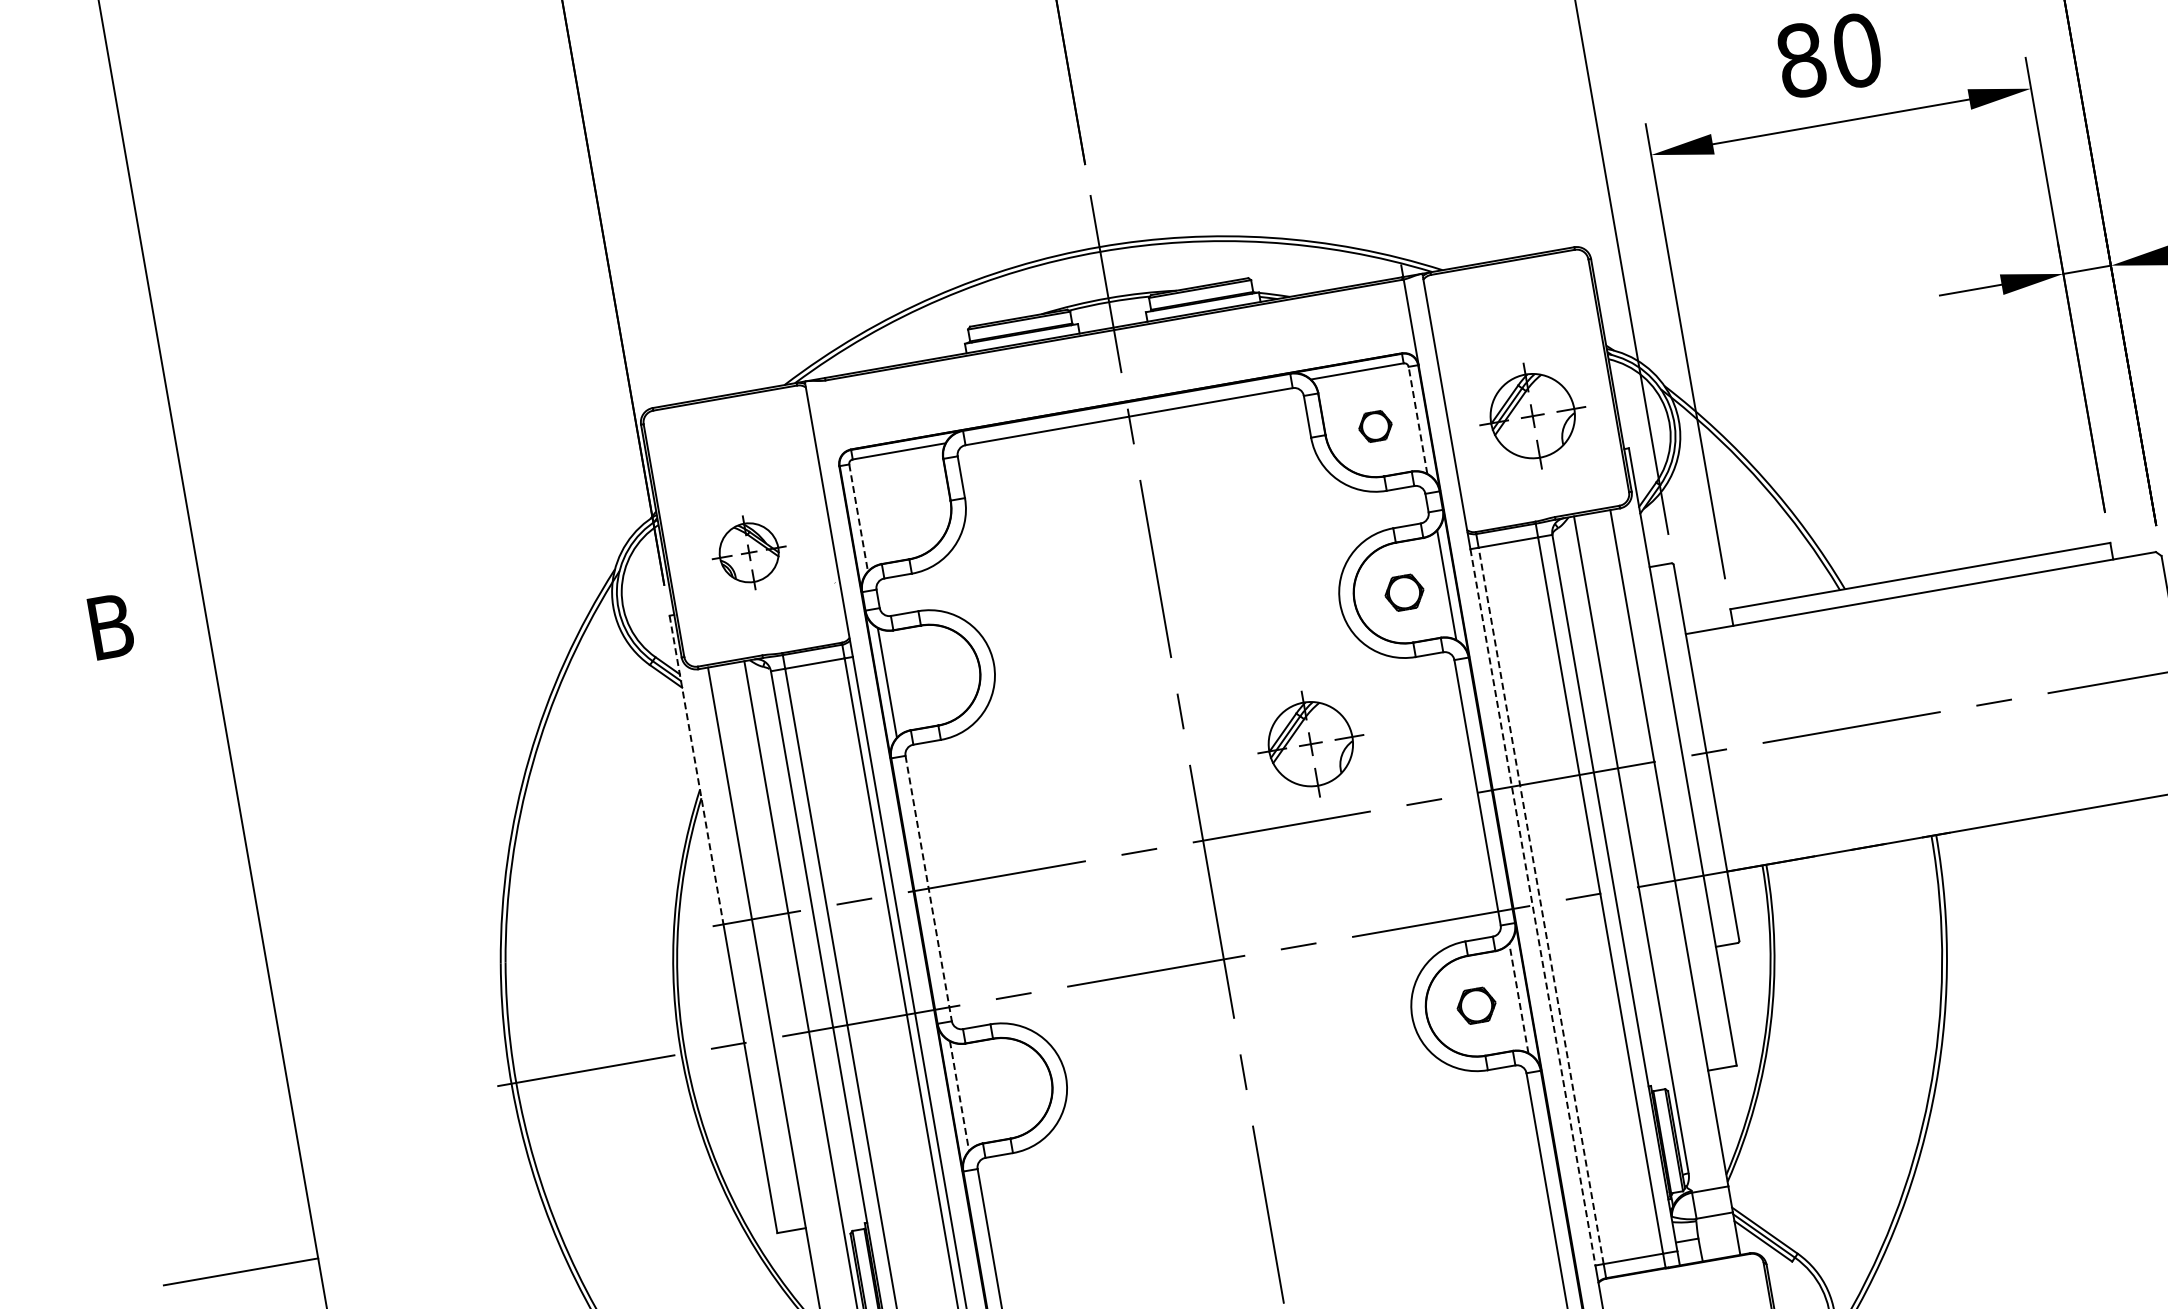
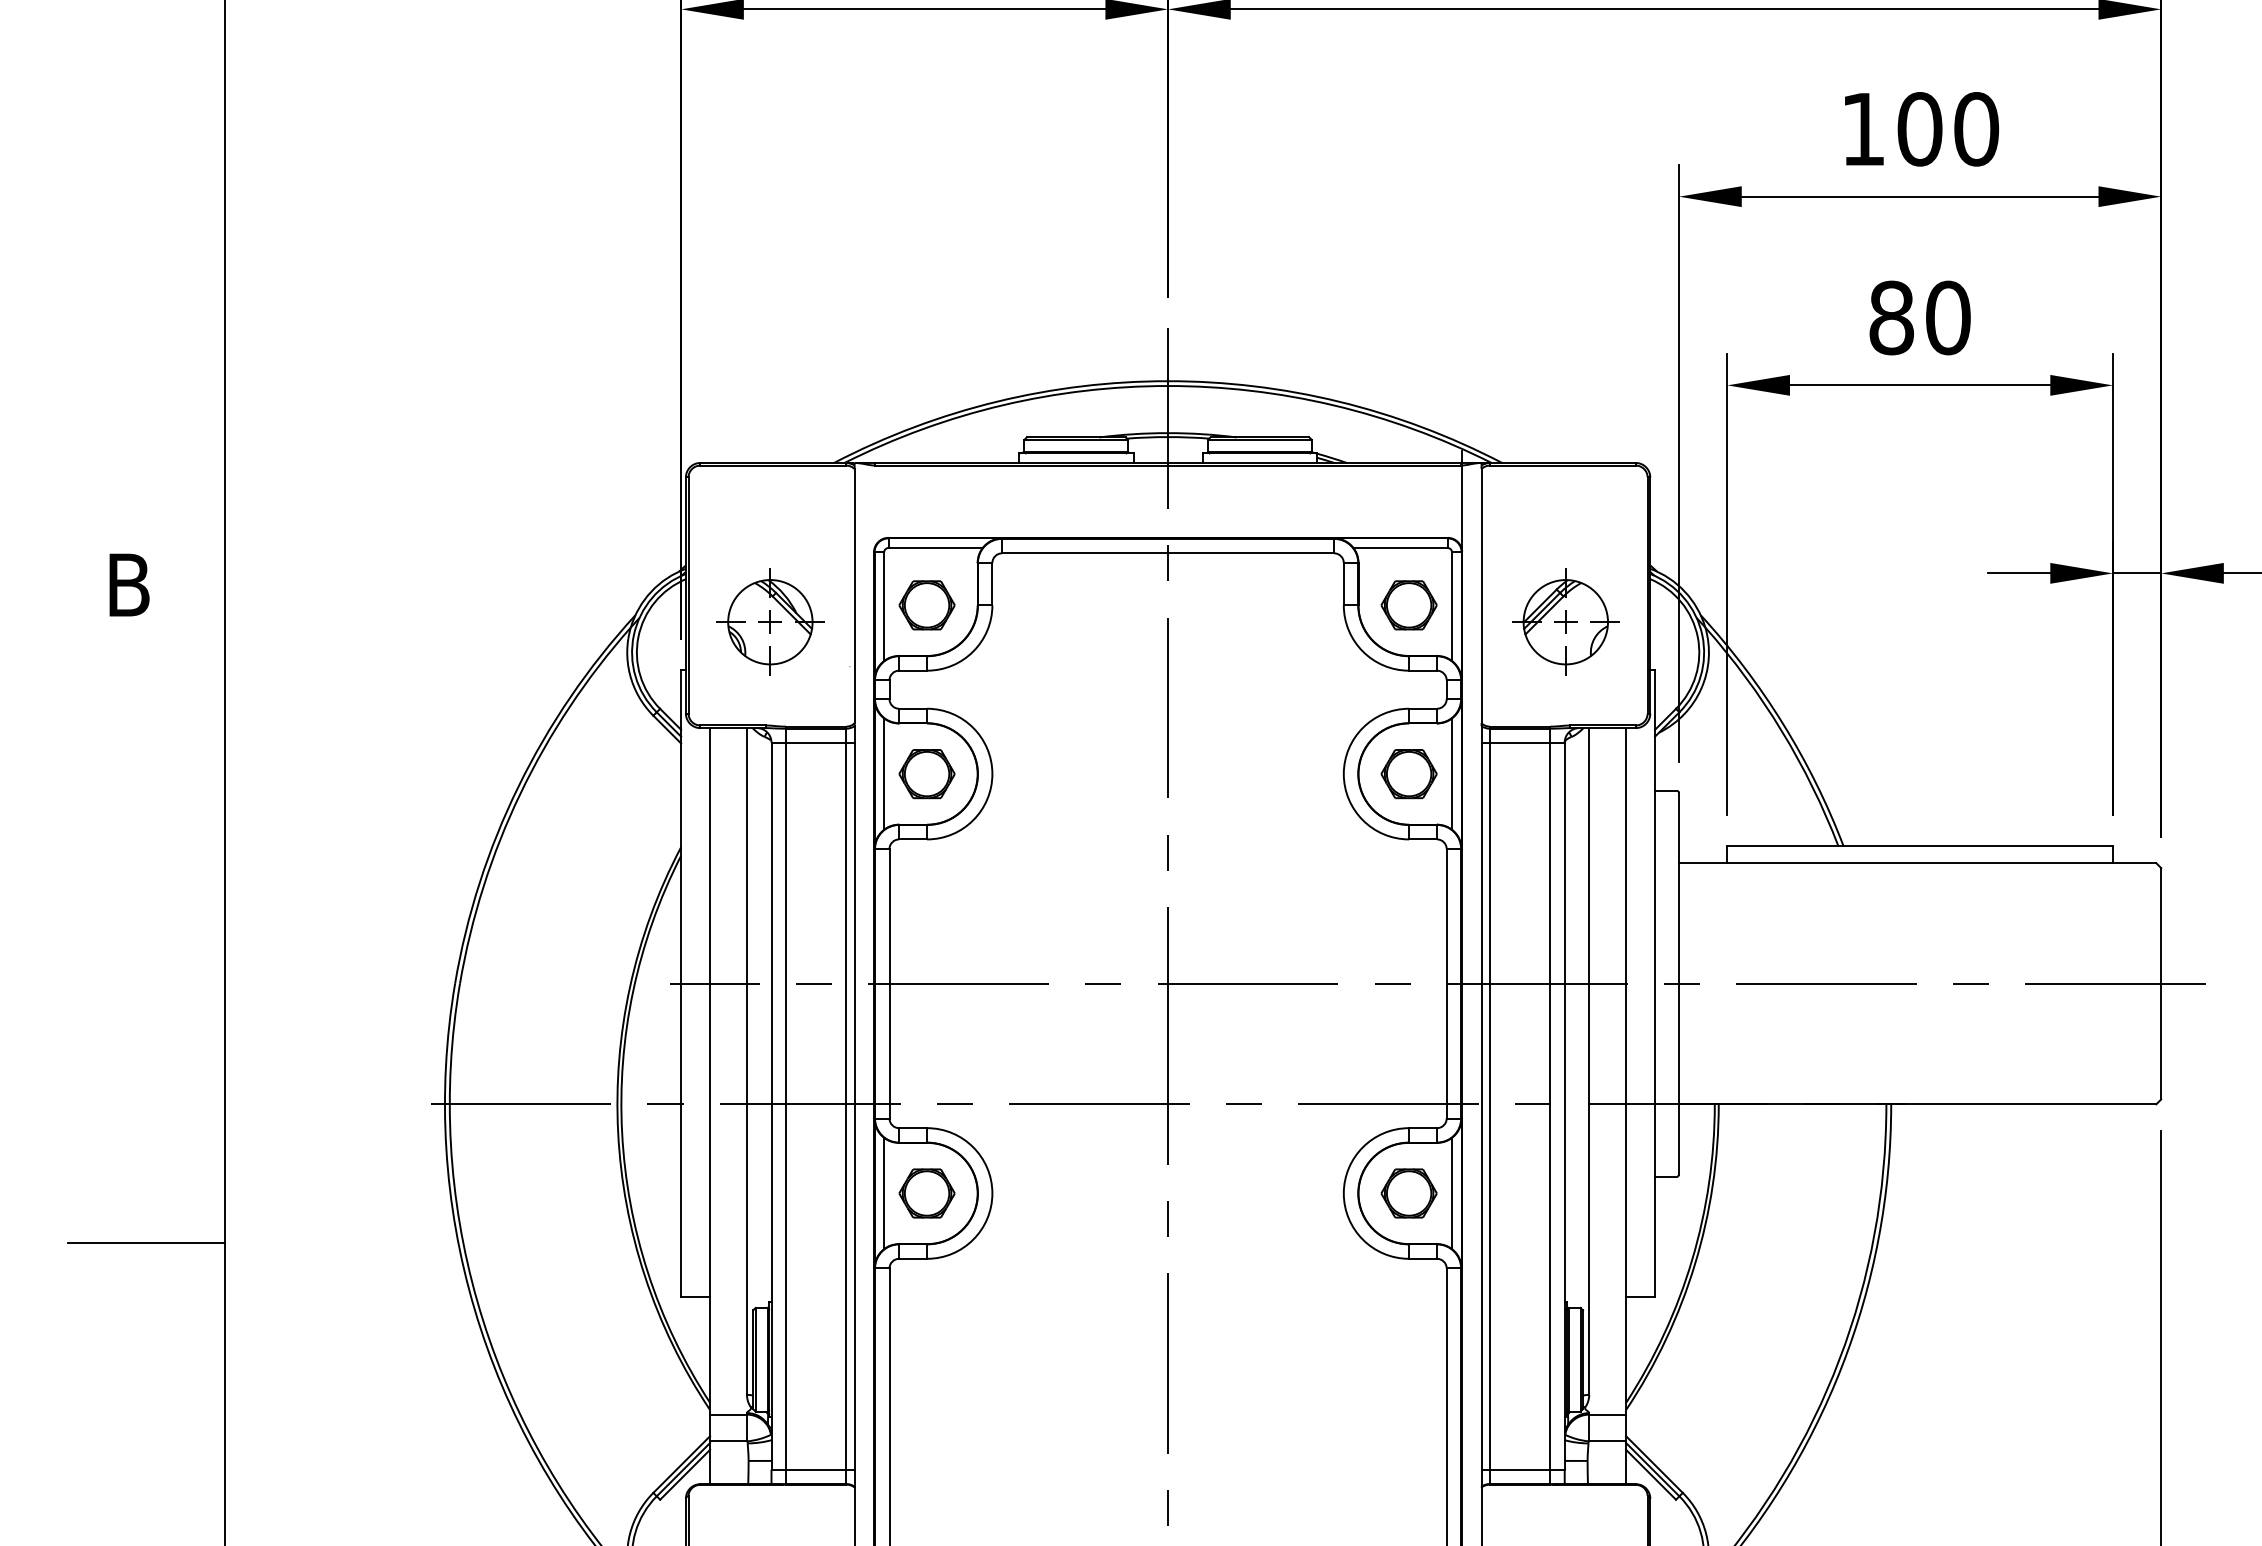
line: (1418, 420) -> (1452, 606), dashed -> solid
part: (1374, 426) -> (1408, 605), size x1.67
part: (900, 509) -> (926, 605), added
line: (859, 518) -> (884, 607), dashed -> solid
part: (749, 552) -> (770, 621), size x1.43
part: (1403, 593) -> (1408, 774), size x1.43
part: (929, 676) -> (926, 774), added
part: (1310, 743) -> (1290, 906), removed
line: (696, 770) -> (681, 827), dashed -> solid
line: (928, 888) -> (889, 983), dashed -> solid
line: (1540, 906) -> (1489, 1106), dashed -> solid
line: (1532, 907) -> (1481, 1106), dashed -> solid
line: (1519, 998) -> (1452, 1193), dashed -> solid
part: (1476, 1005) -> (1408, 1193), size x1.43
part: (1001, 1088) -> (926, 1193), added
line: (959, 1096) -> (884, 1193), dashed -> solid

